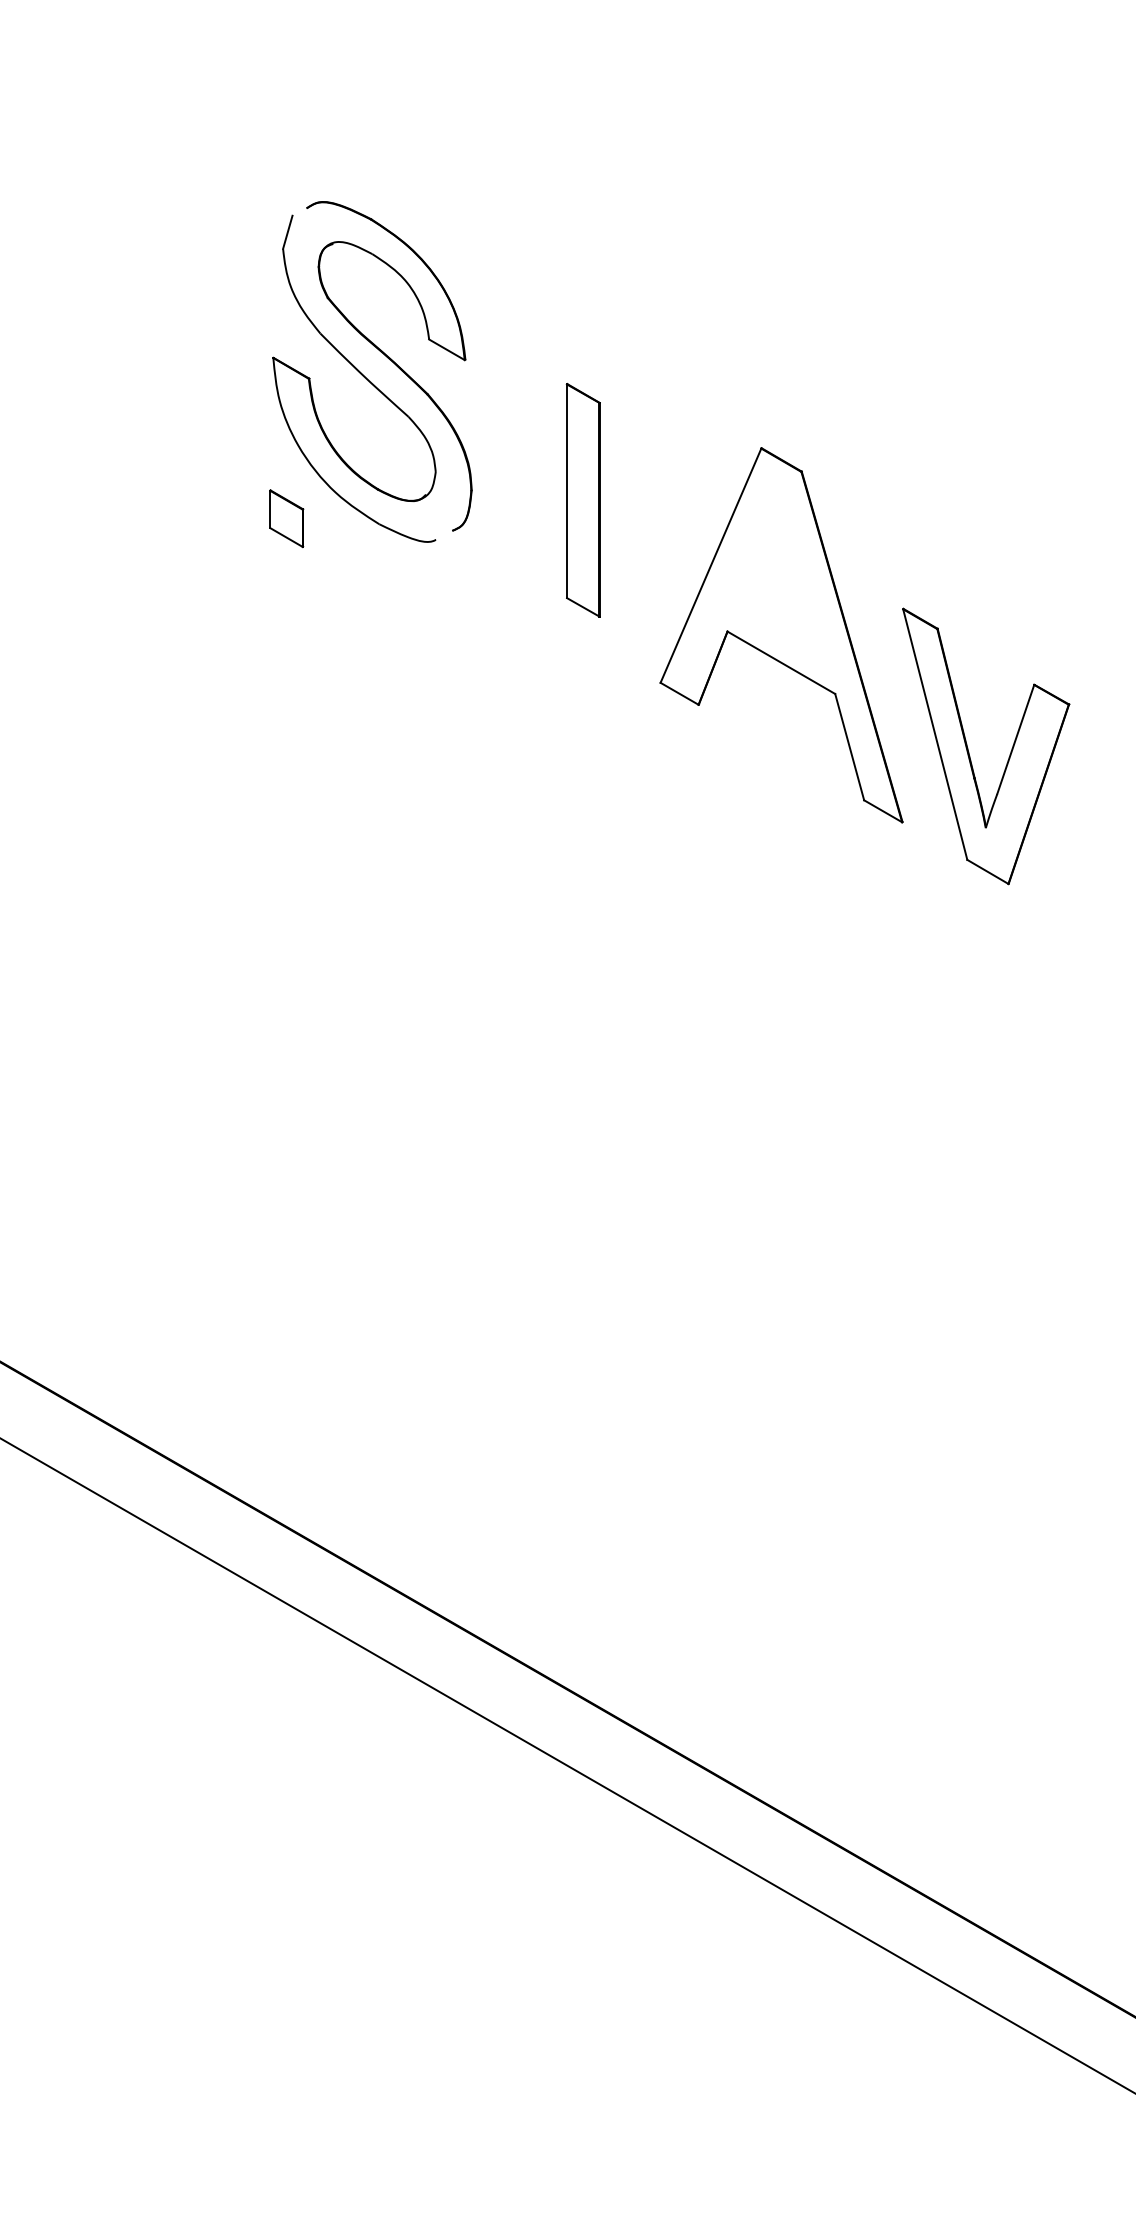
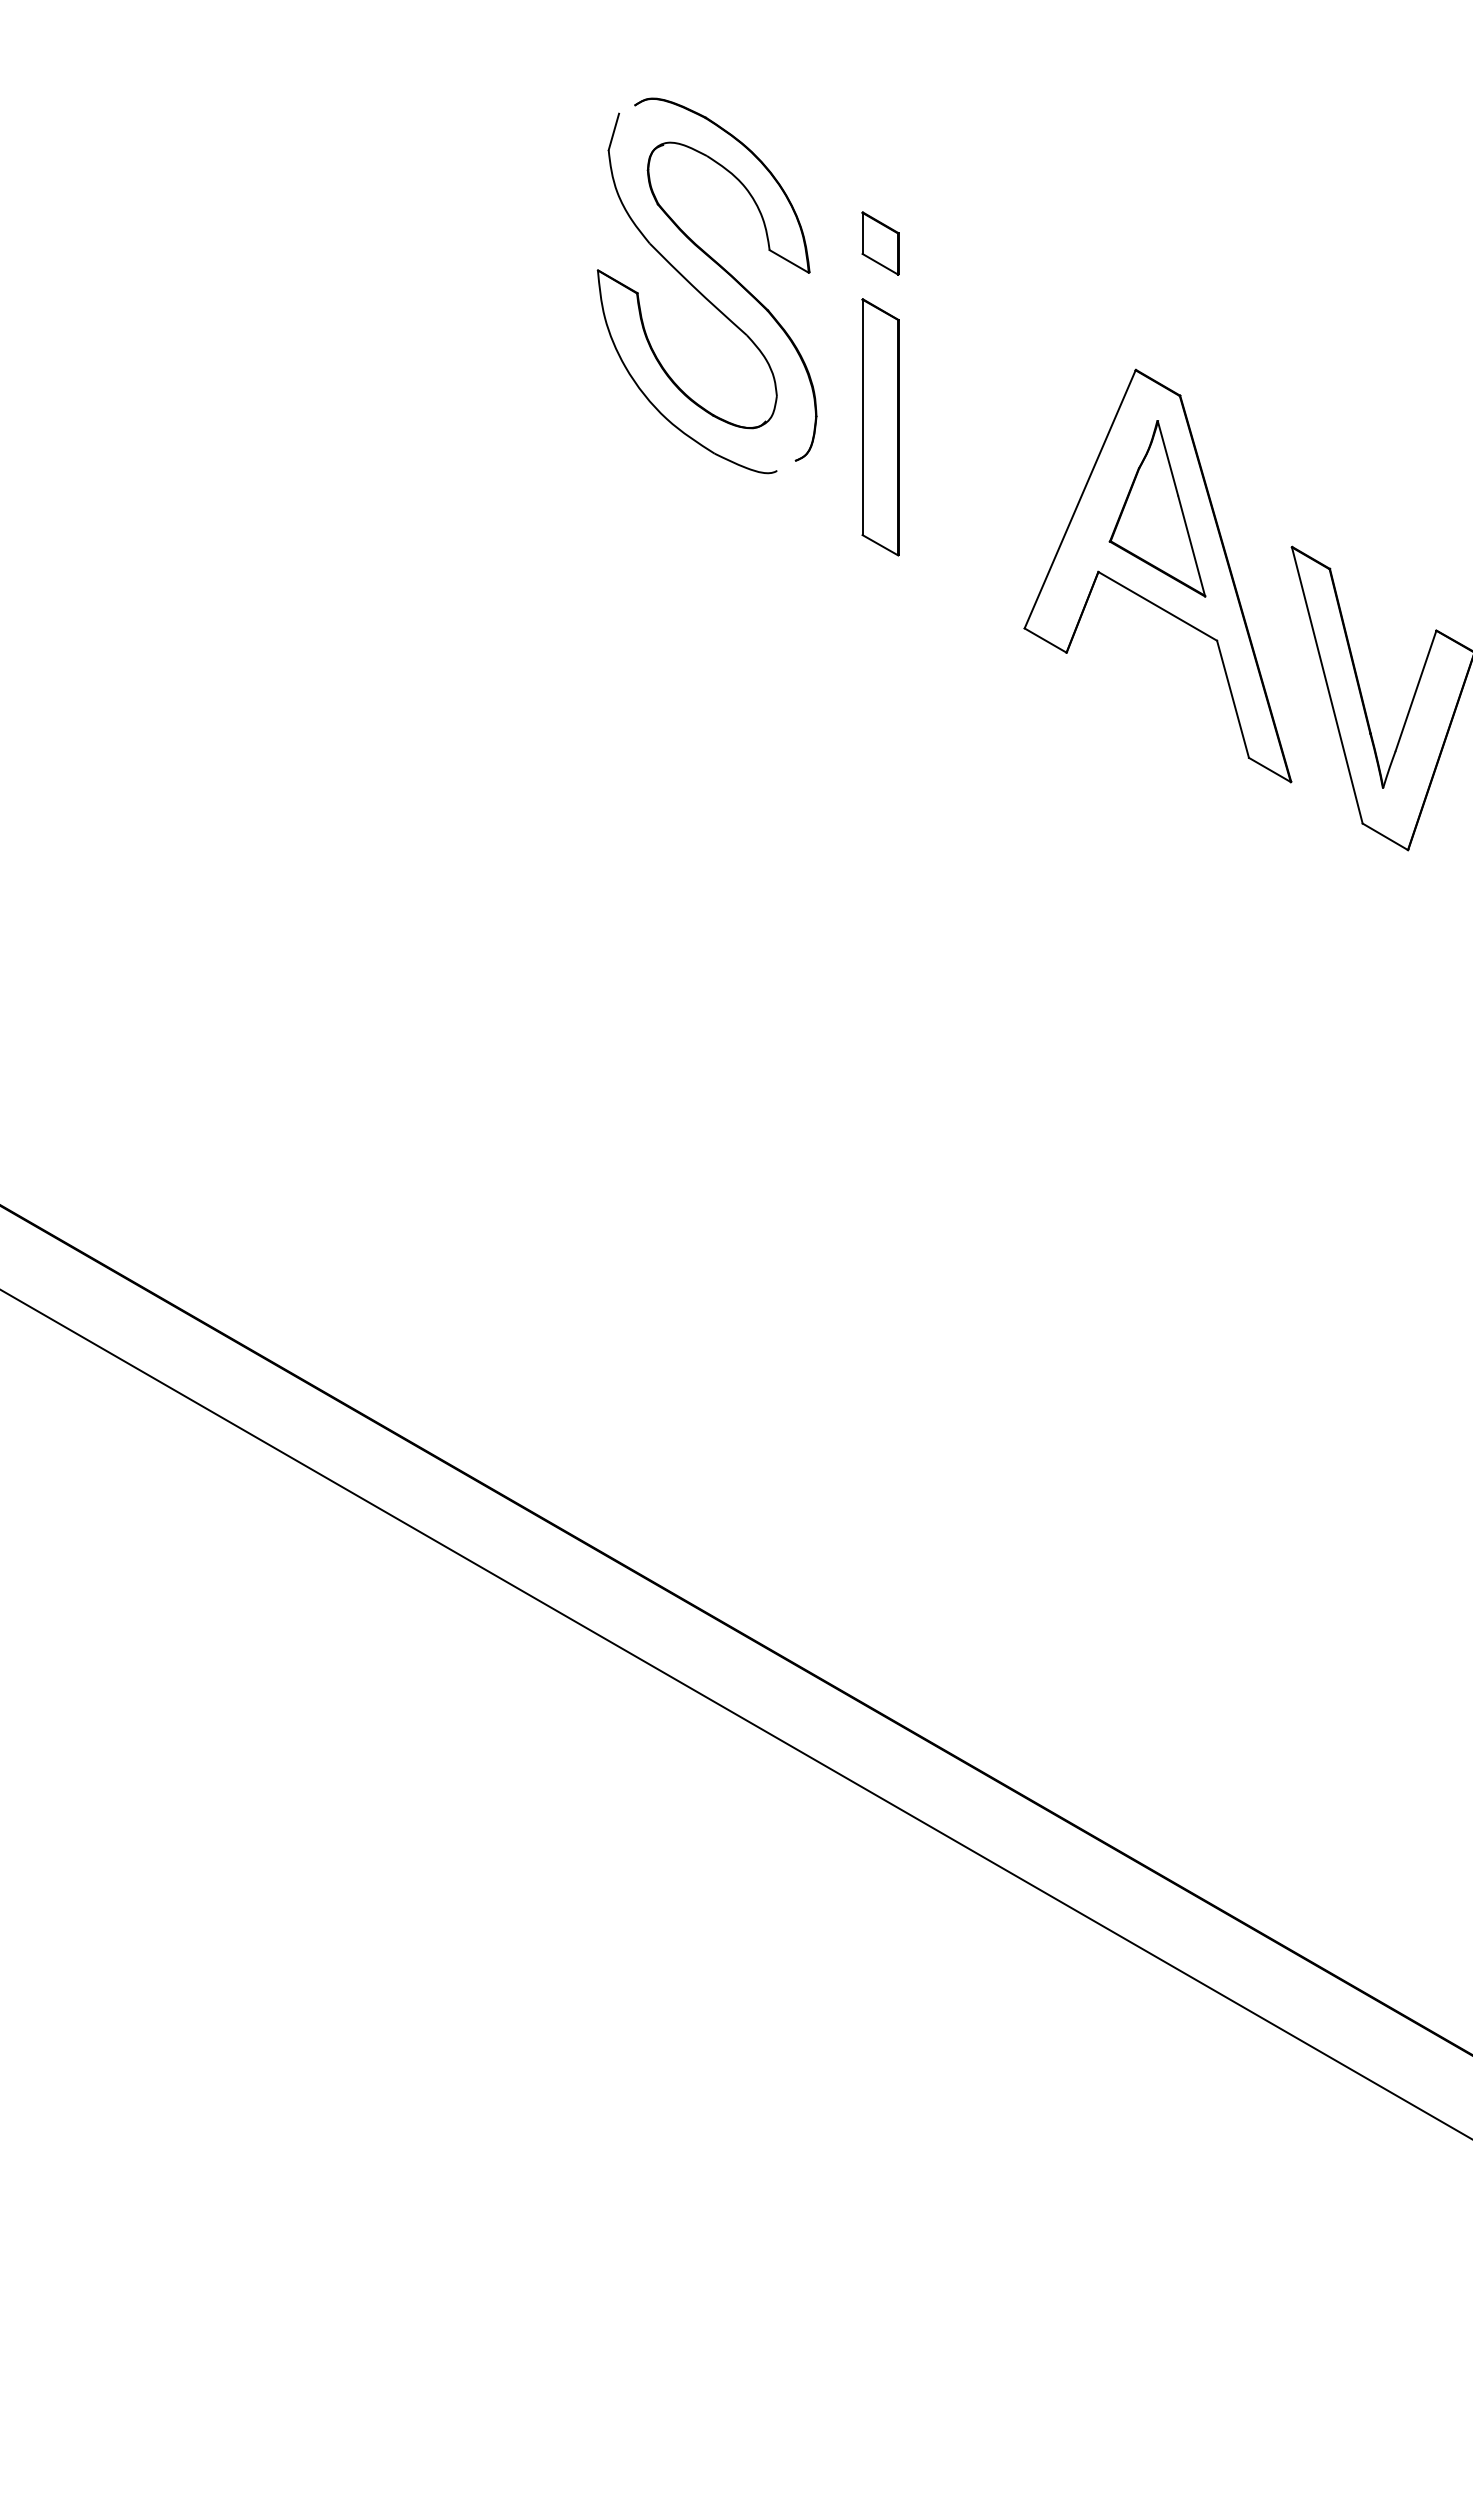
part: (583, 500) -> (880, 427), moved
part: (286, 518) -> (880, 243), moved
part: (781, 573) -> (1157, 508), added

